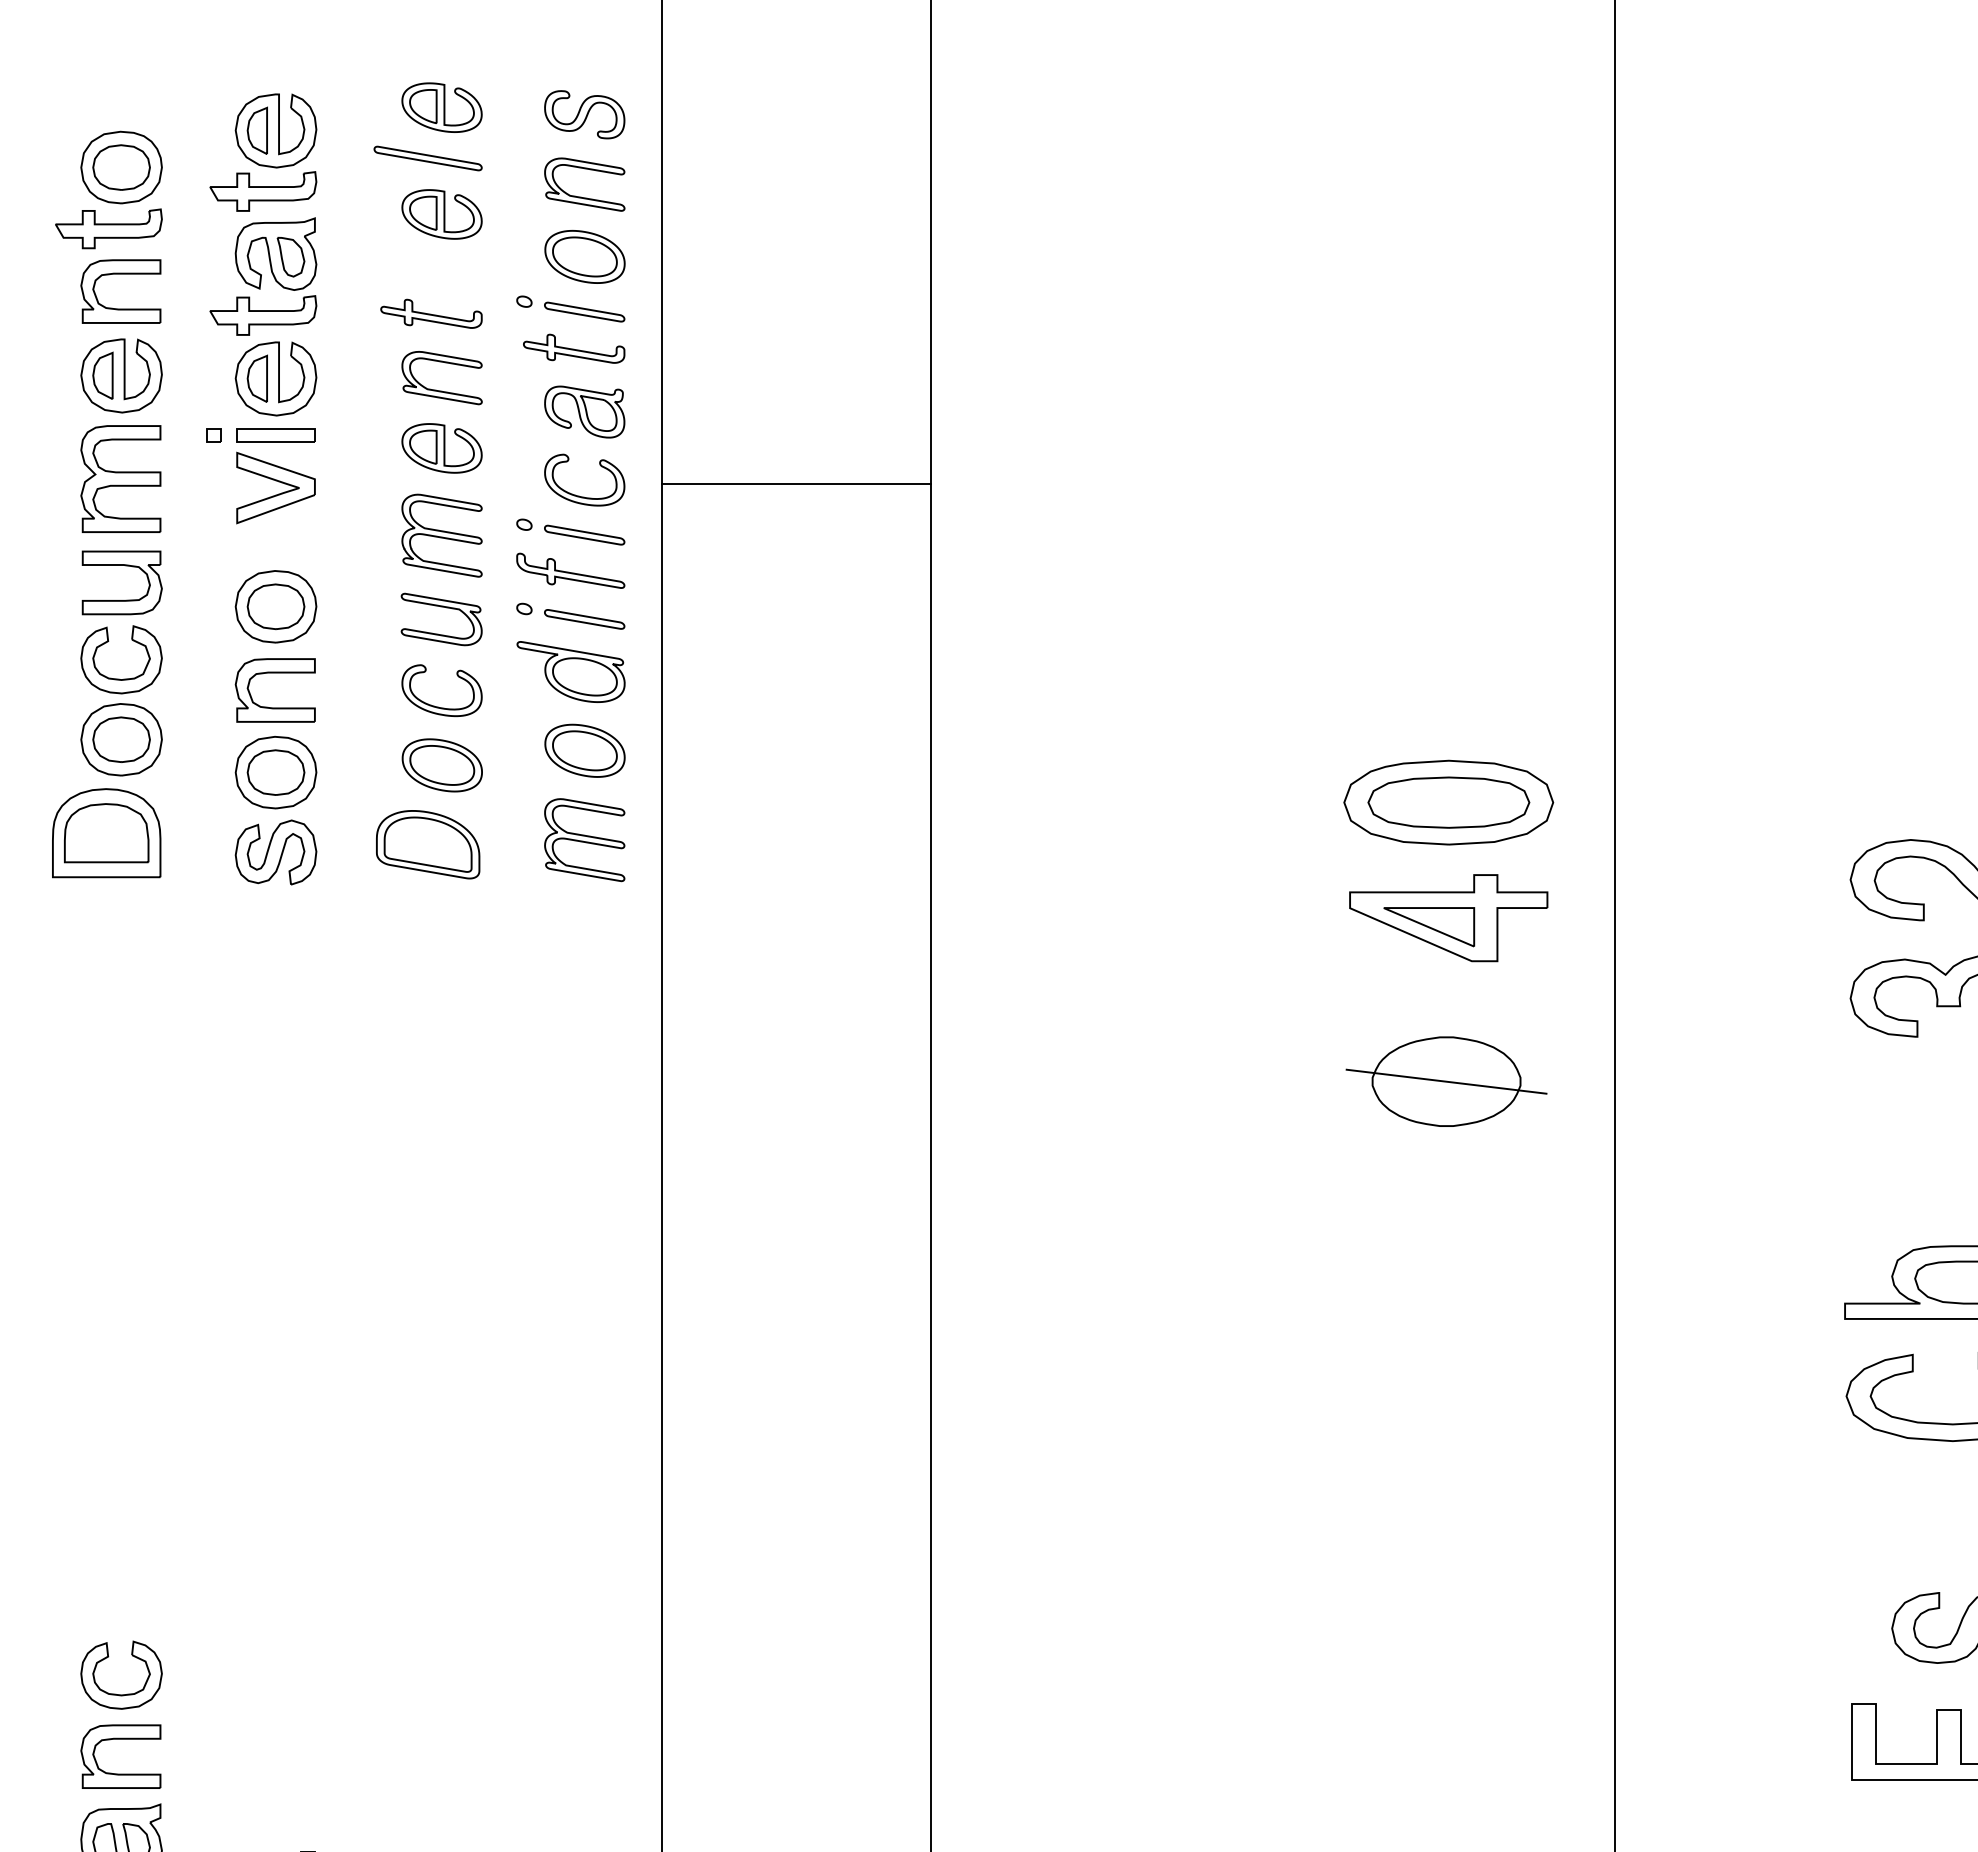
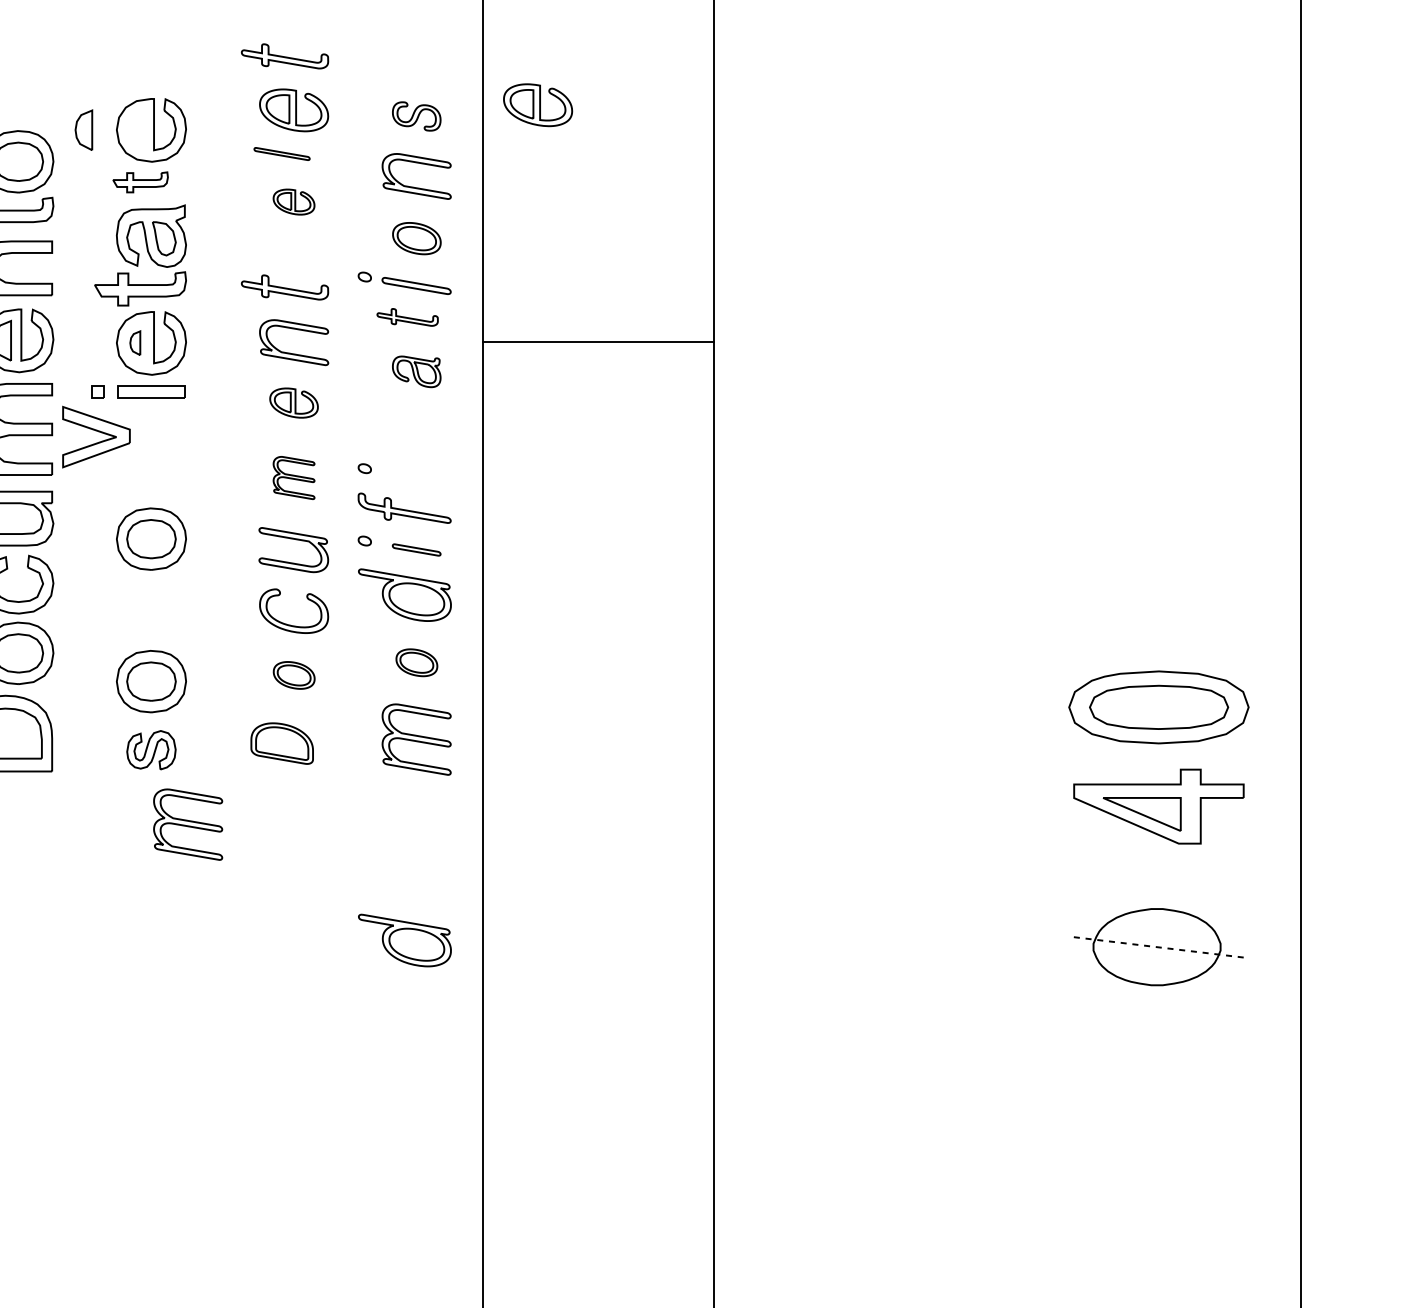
part: (431, 44) -> (285, 56), added
part: (725, 101) -> (537, 105), added
part: (584, 114) -> (416, 116), size x0.7
part: (256, 130) -> (83, 129), moved
part: (427, 158) -> (281, 154), size x0.6
part: (263, 191) -> (140, 182), size x0.6
part: (441, 214) -> (293, 202), size x0.6
part: (584, 256) -> (416, 238), size x0.7
part: (574, 348) -> (407, 317), size x0.7
part: (256, 378) -> (134, 343), size x0.6
part: (584, 411) -> (416, 371), size x0.7
part: (441, 448) -> (293, 403), size x0.7
line: (795, 483) -> (597, 341), moved
part: (275, 487) -> (96, 436), moved
part: (579, 495) -> (412, 443), removed
part: (584, 534) -> (416, 477), removed
part: (441, 535) -> (293, 477), size x0.6
part: (584, 619) -> (416, 550), size x0.7
part: (274, 673) -> (150, 596), removed
part: (584, 750) -> (416, 662), size x0.6
part: (441, 765) -> (293, 675), size x0.6
part: (428, 844) -> (282, 743), size x0.7
part: (275, 852) -> (150, 750), size x0.7
part: (318, 939) -> (187, 824), added
part: (570, 1073) -> (404, 940), added
line: (1446, 1081) -> (1157, 946), solid -> dashed

